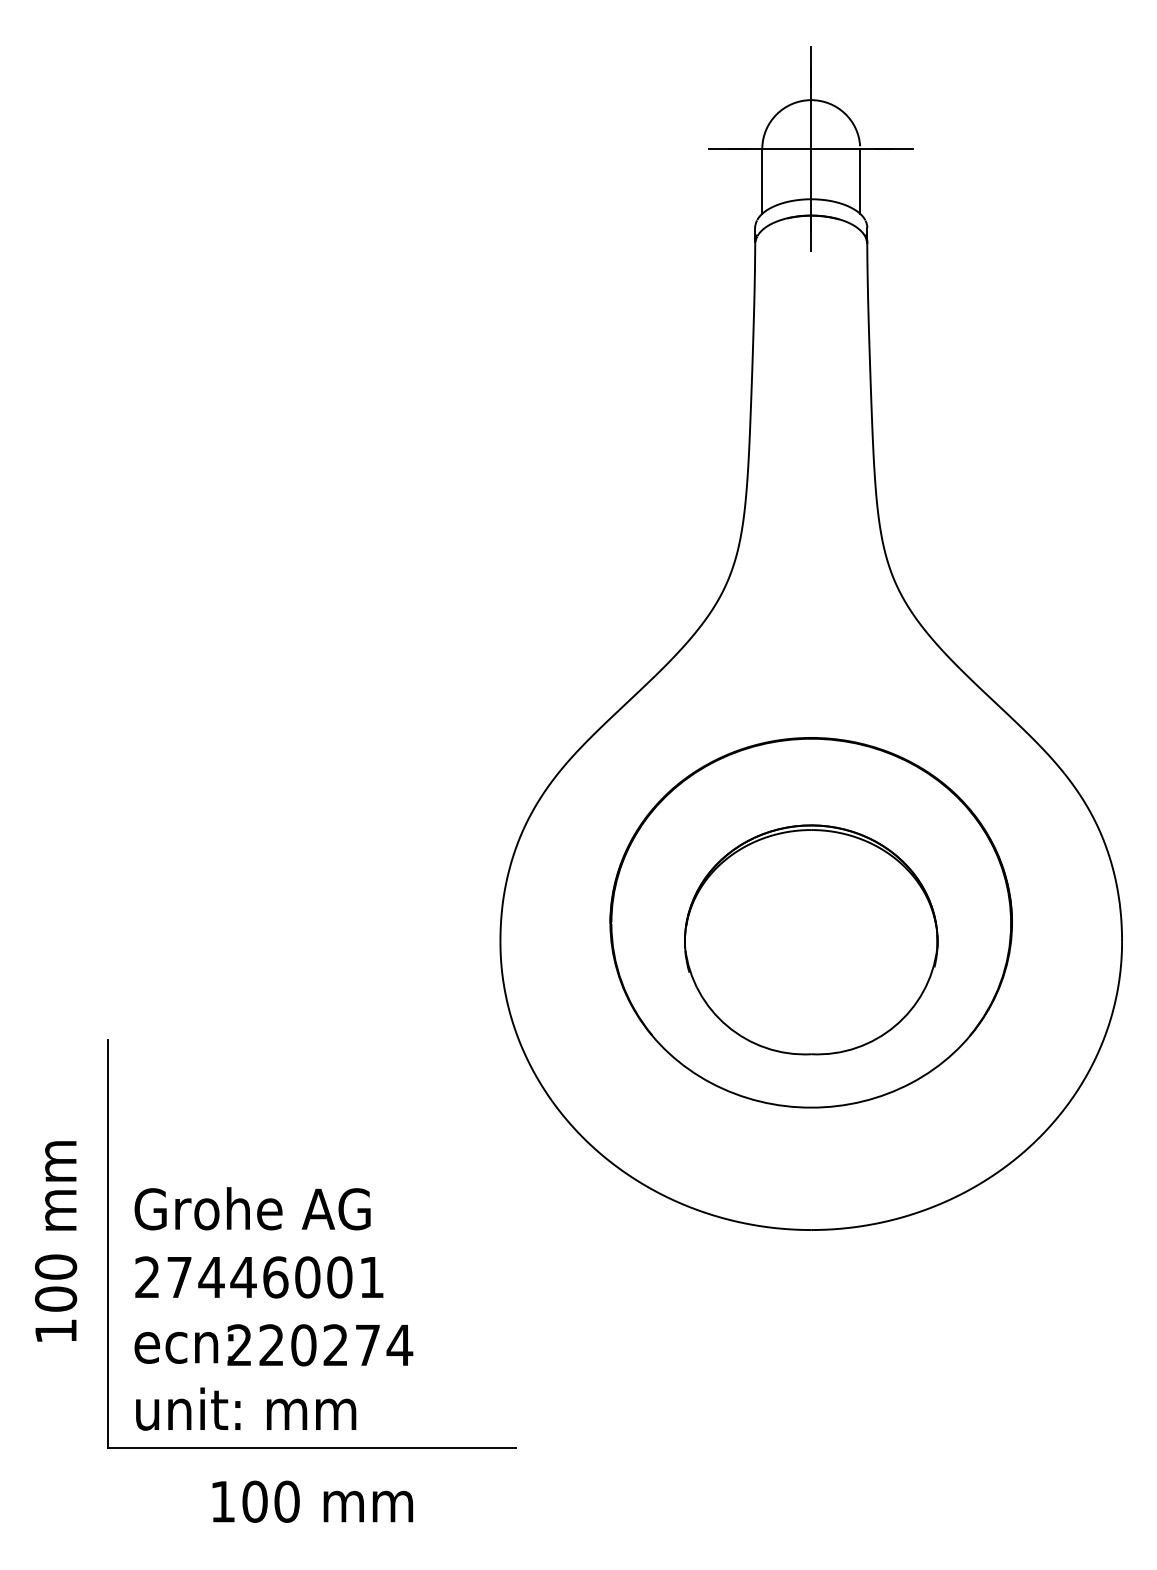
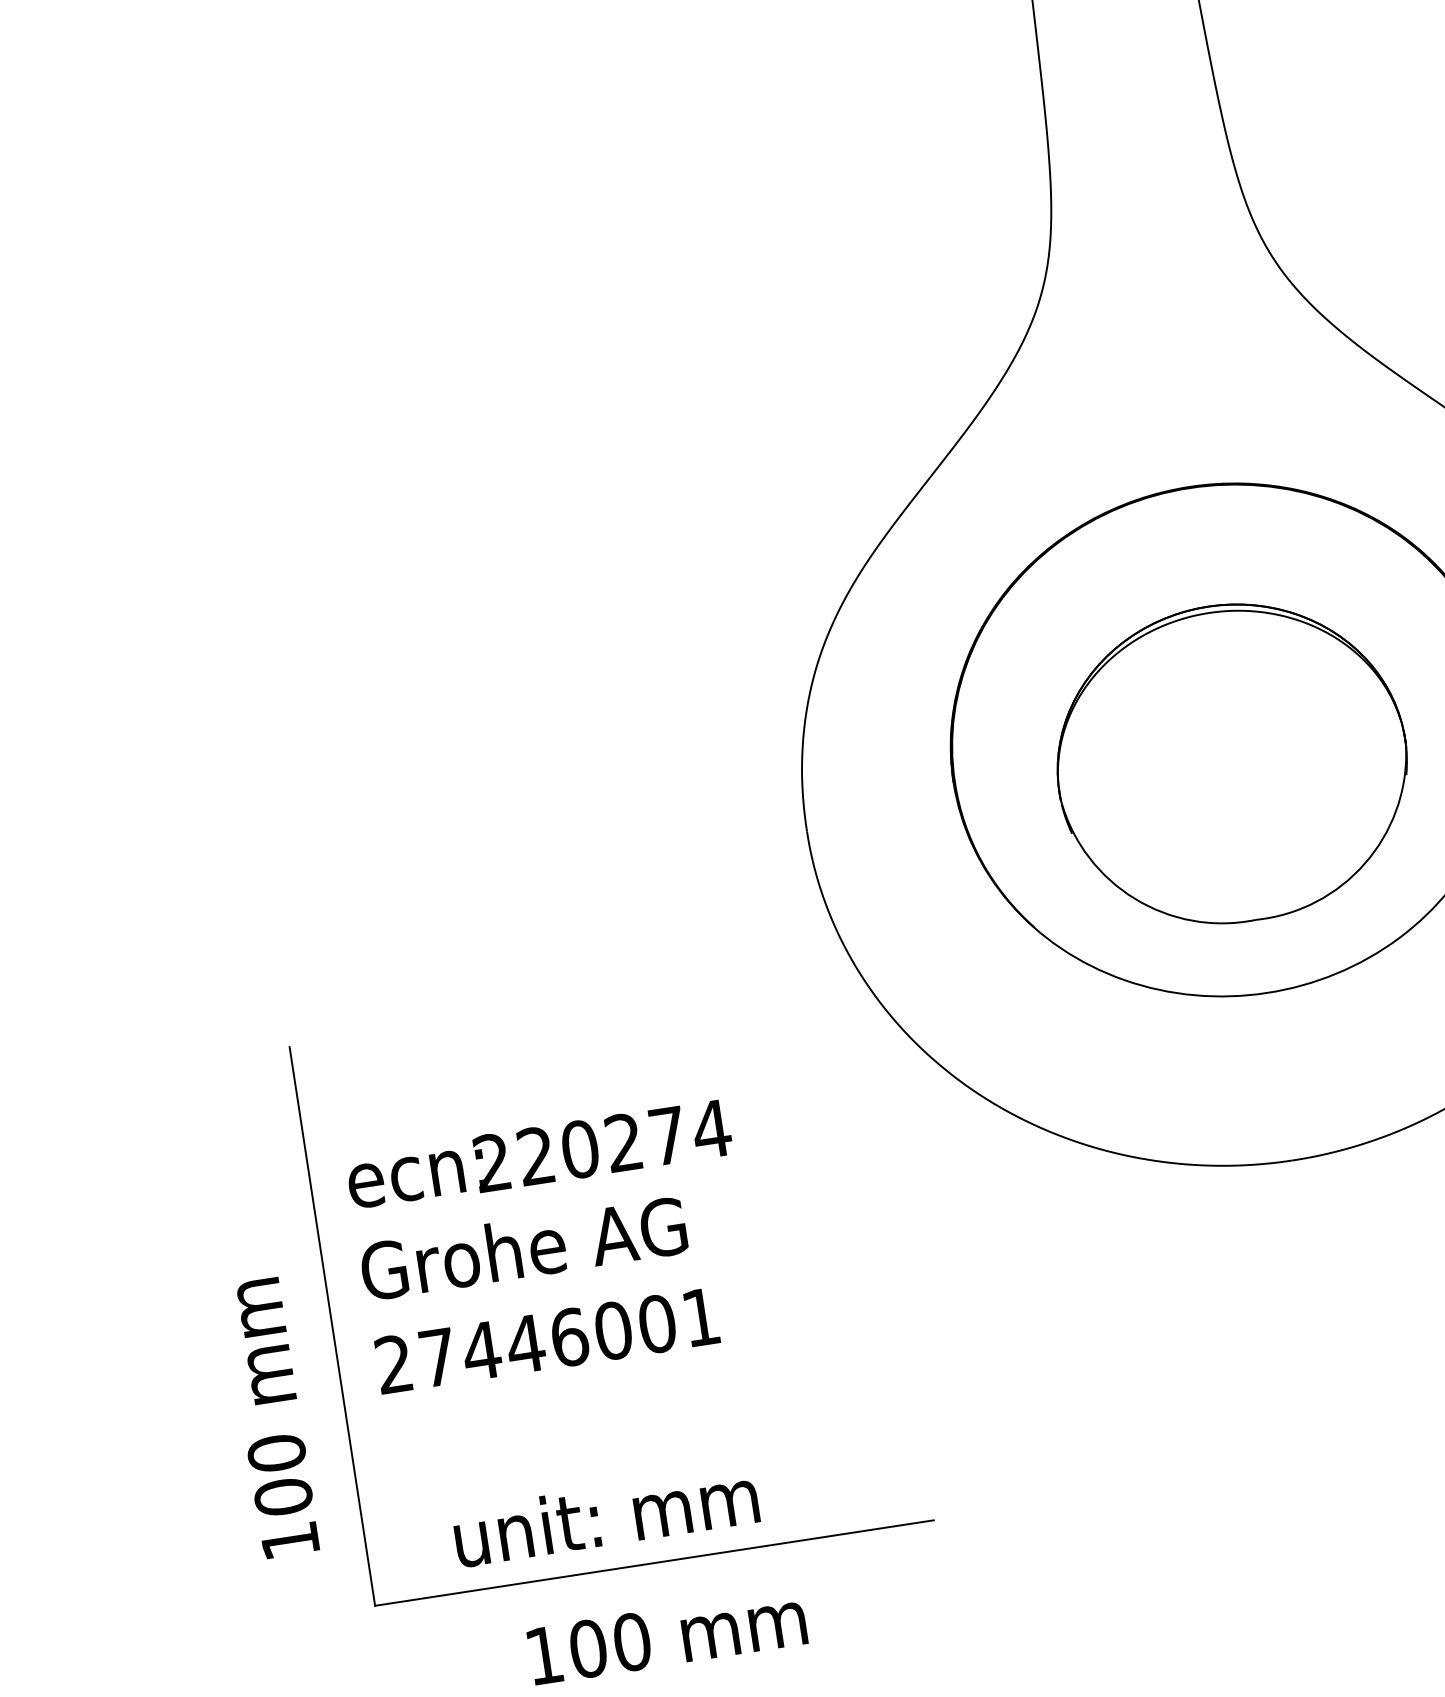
text: (56, 1241) -> (272, 1418), moved
text: (273, 1345) -> (538, 1156), moved
text: (246, 1408) -> (606, 1515), moved

